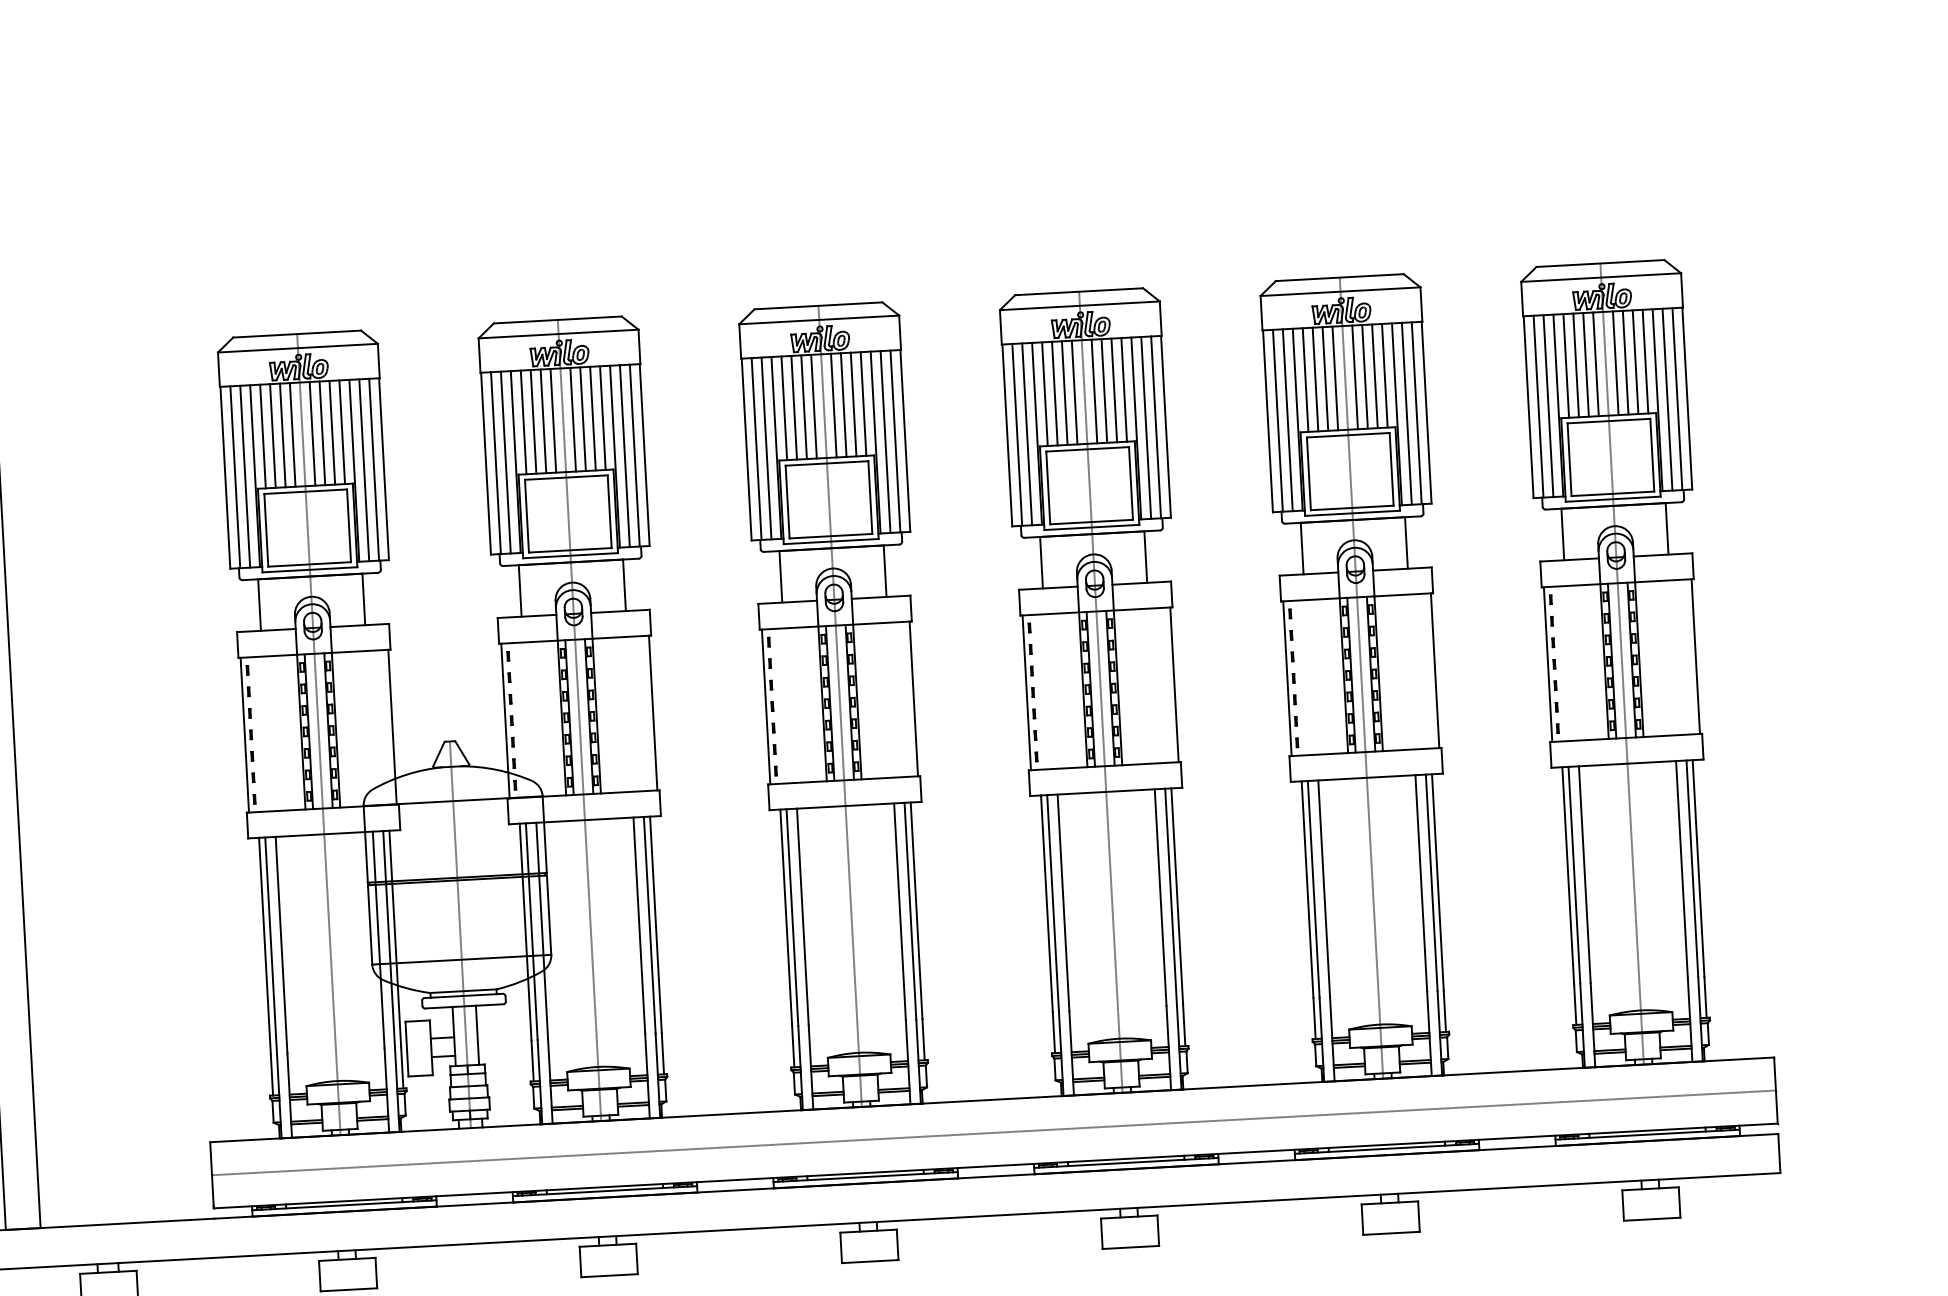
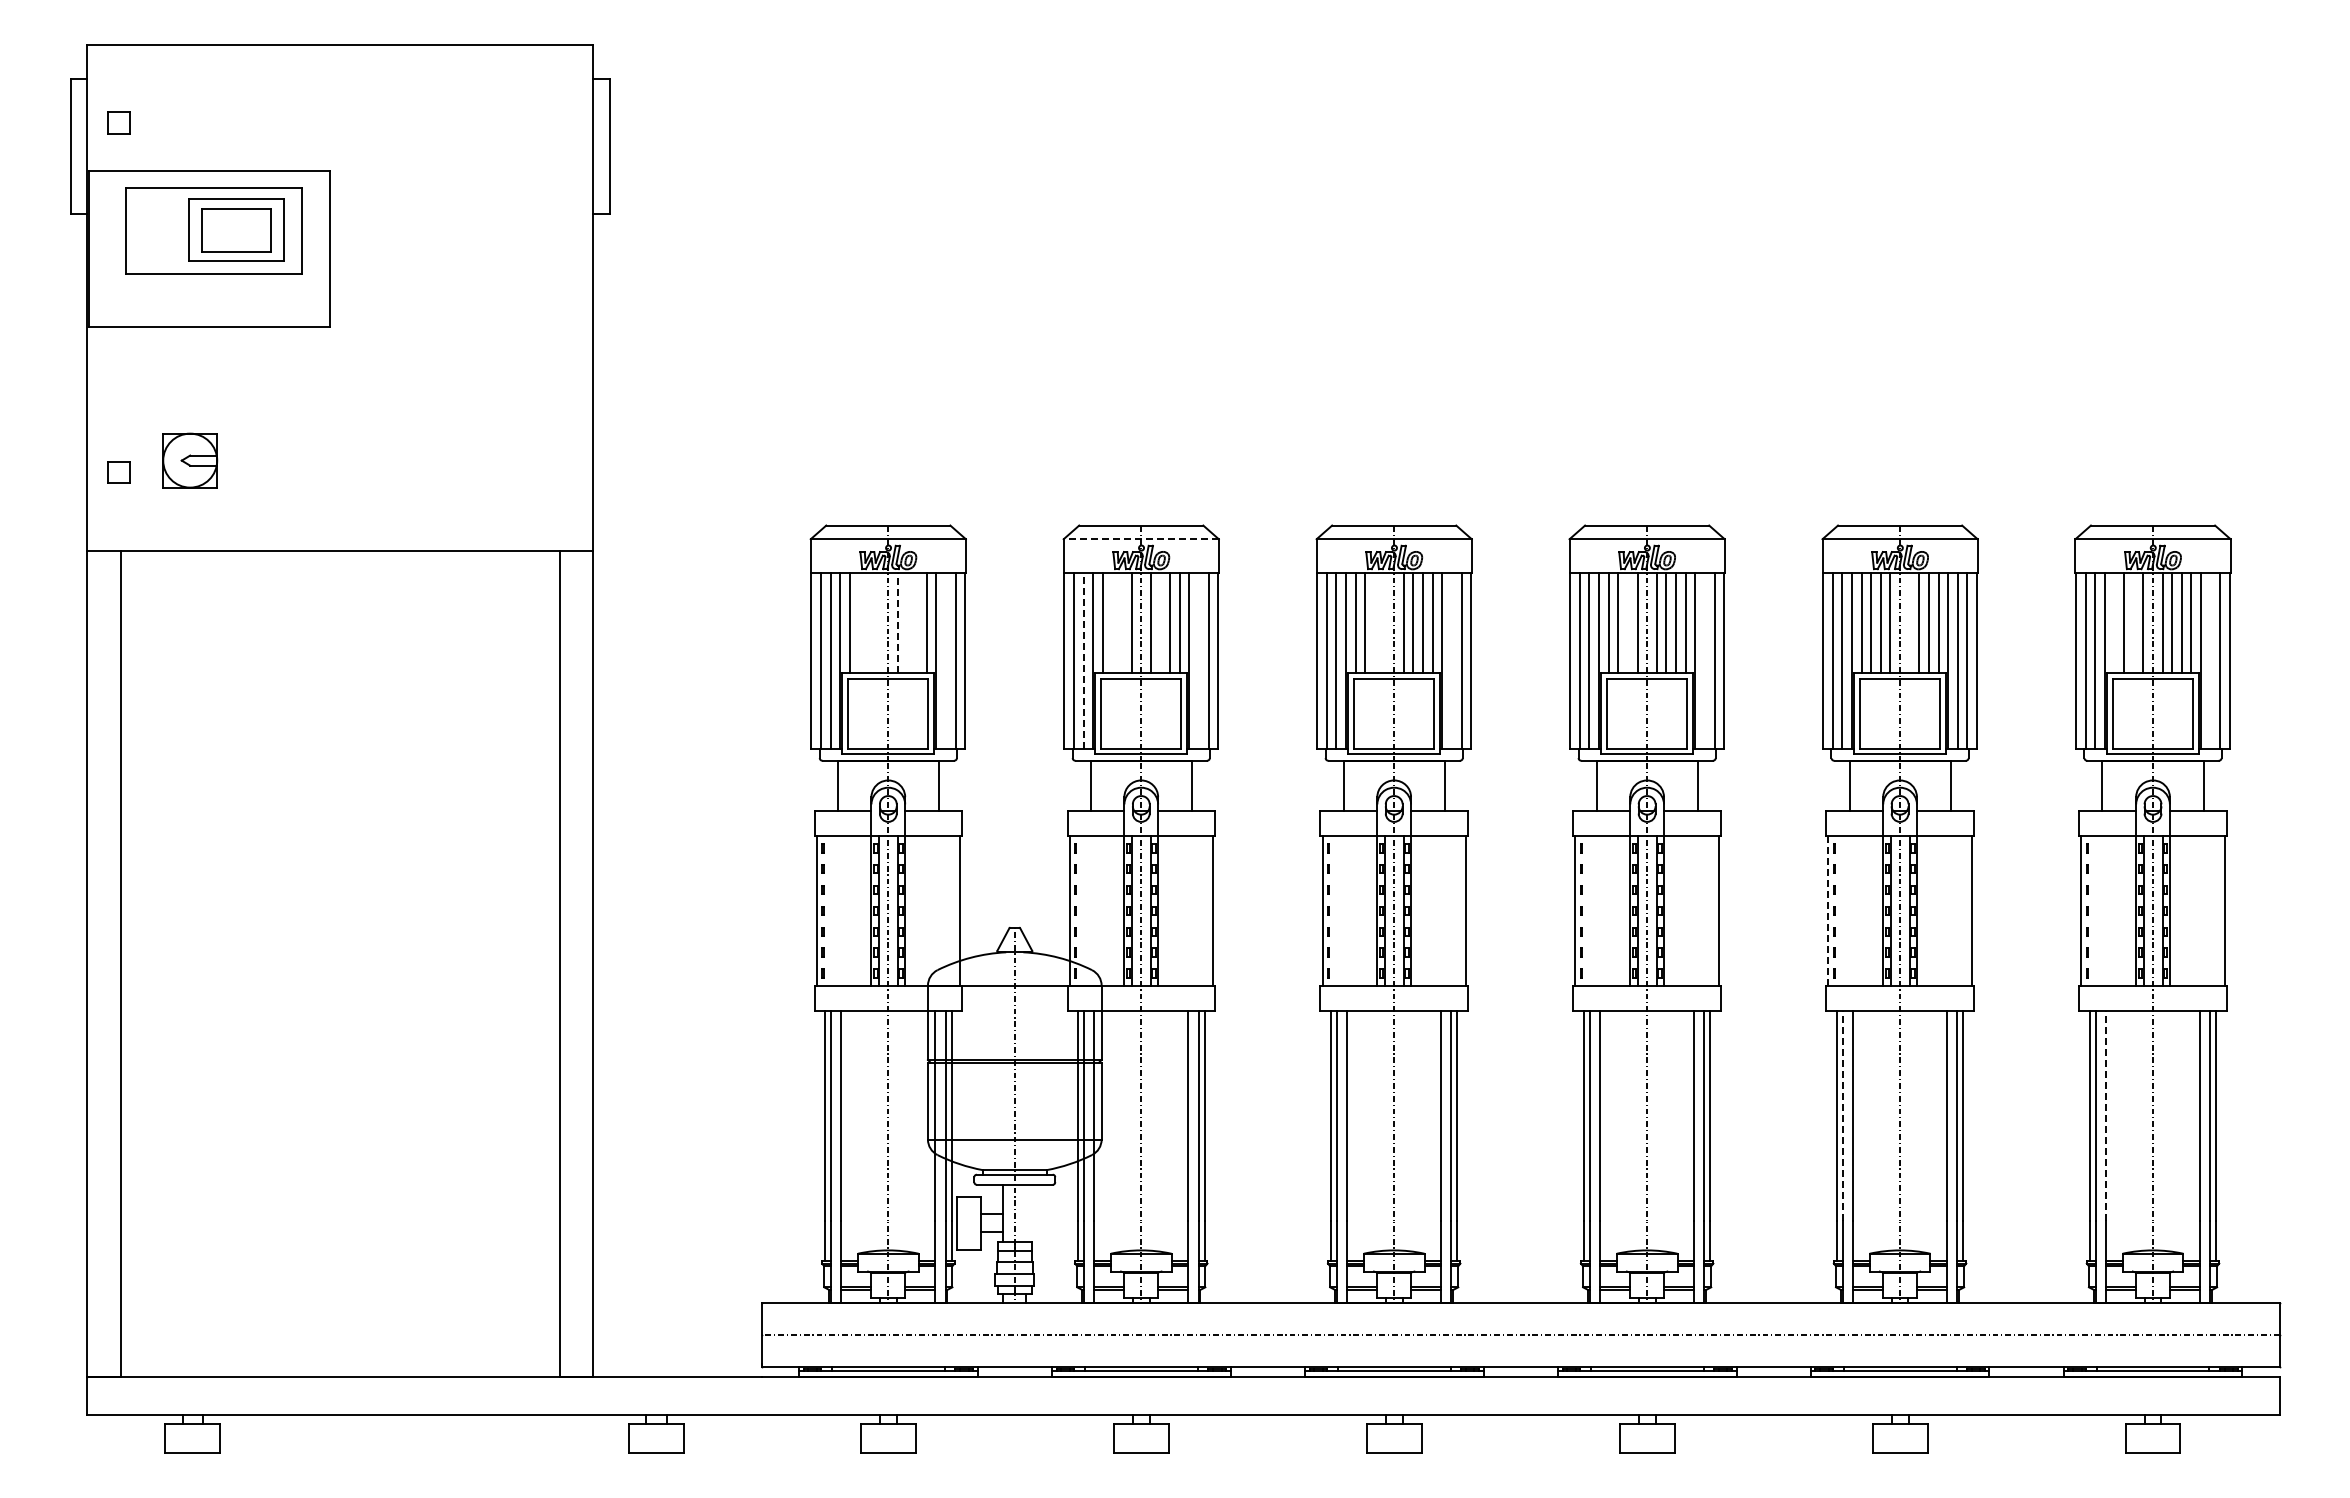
line: (558, 334) -> (1141, 539), solid -> dashed
line: (1585, 364) -> (2133, 622), removed
line: (1566, 365) -> (2114, 622), removed
line: (1354, 376) -> (1909, 622), removed
line: (1064, 392) -> (1627, 622), removed
line: (1667, 399) -> (2210, 660), removed
line: (803, 406) -> (1374, 622), removed
line: (813, 406) -> (1384, 622), removed
line: (583, 418) -> (1160, 622), removed
line: (543, 420) -> (1122, 622), removed
line: (533, 421) -> (1112, 622), removed
line: (1145, 427) -> (1704, 660), removed
line: (322, 432) -> (907, 622), removed
line: (332, 432) -> (917, 622), removed
line: (312, 433) -> (897, 622), solid -> dashed
line: (292, 434) -> (878, 622), removed
line: (272, 435) -> (859, 622), removed
line: (283, 435) -> (869, 622), removed
line: (885, 441) -> (1451, 660), removed
line: (625, 455) -> (1199, 660), removed
line: (505, 462) -> (1083, 660), solid -> dashed
line: (364, 469) -> (946, 660), removed
line: (1287, 678) -> (1828, 910), solid -> dashed
line: (1584, 874) -> (2105, 1115), solid -> dashed
line: (1313, 888) -> (1842, 1115), solid -> dashed
line: (477, 1035) -> (1026, 1213), removed

